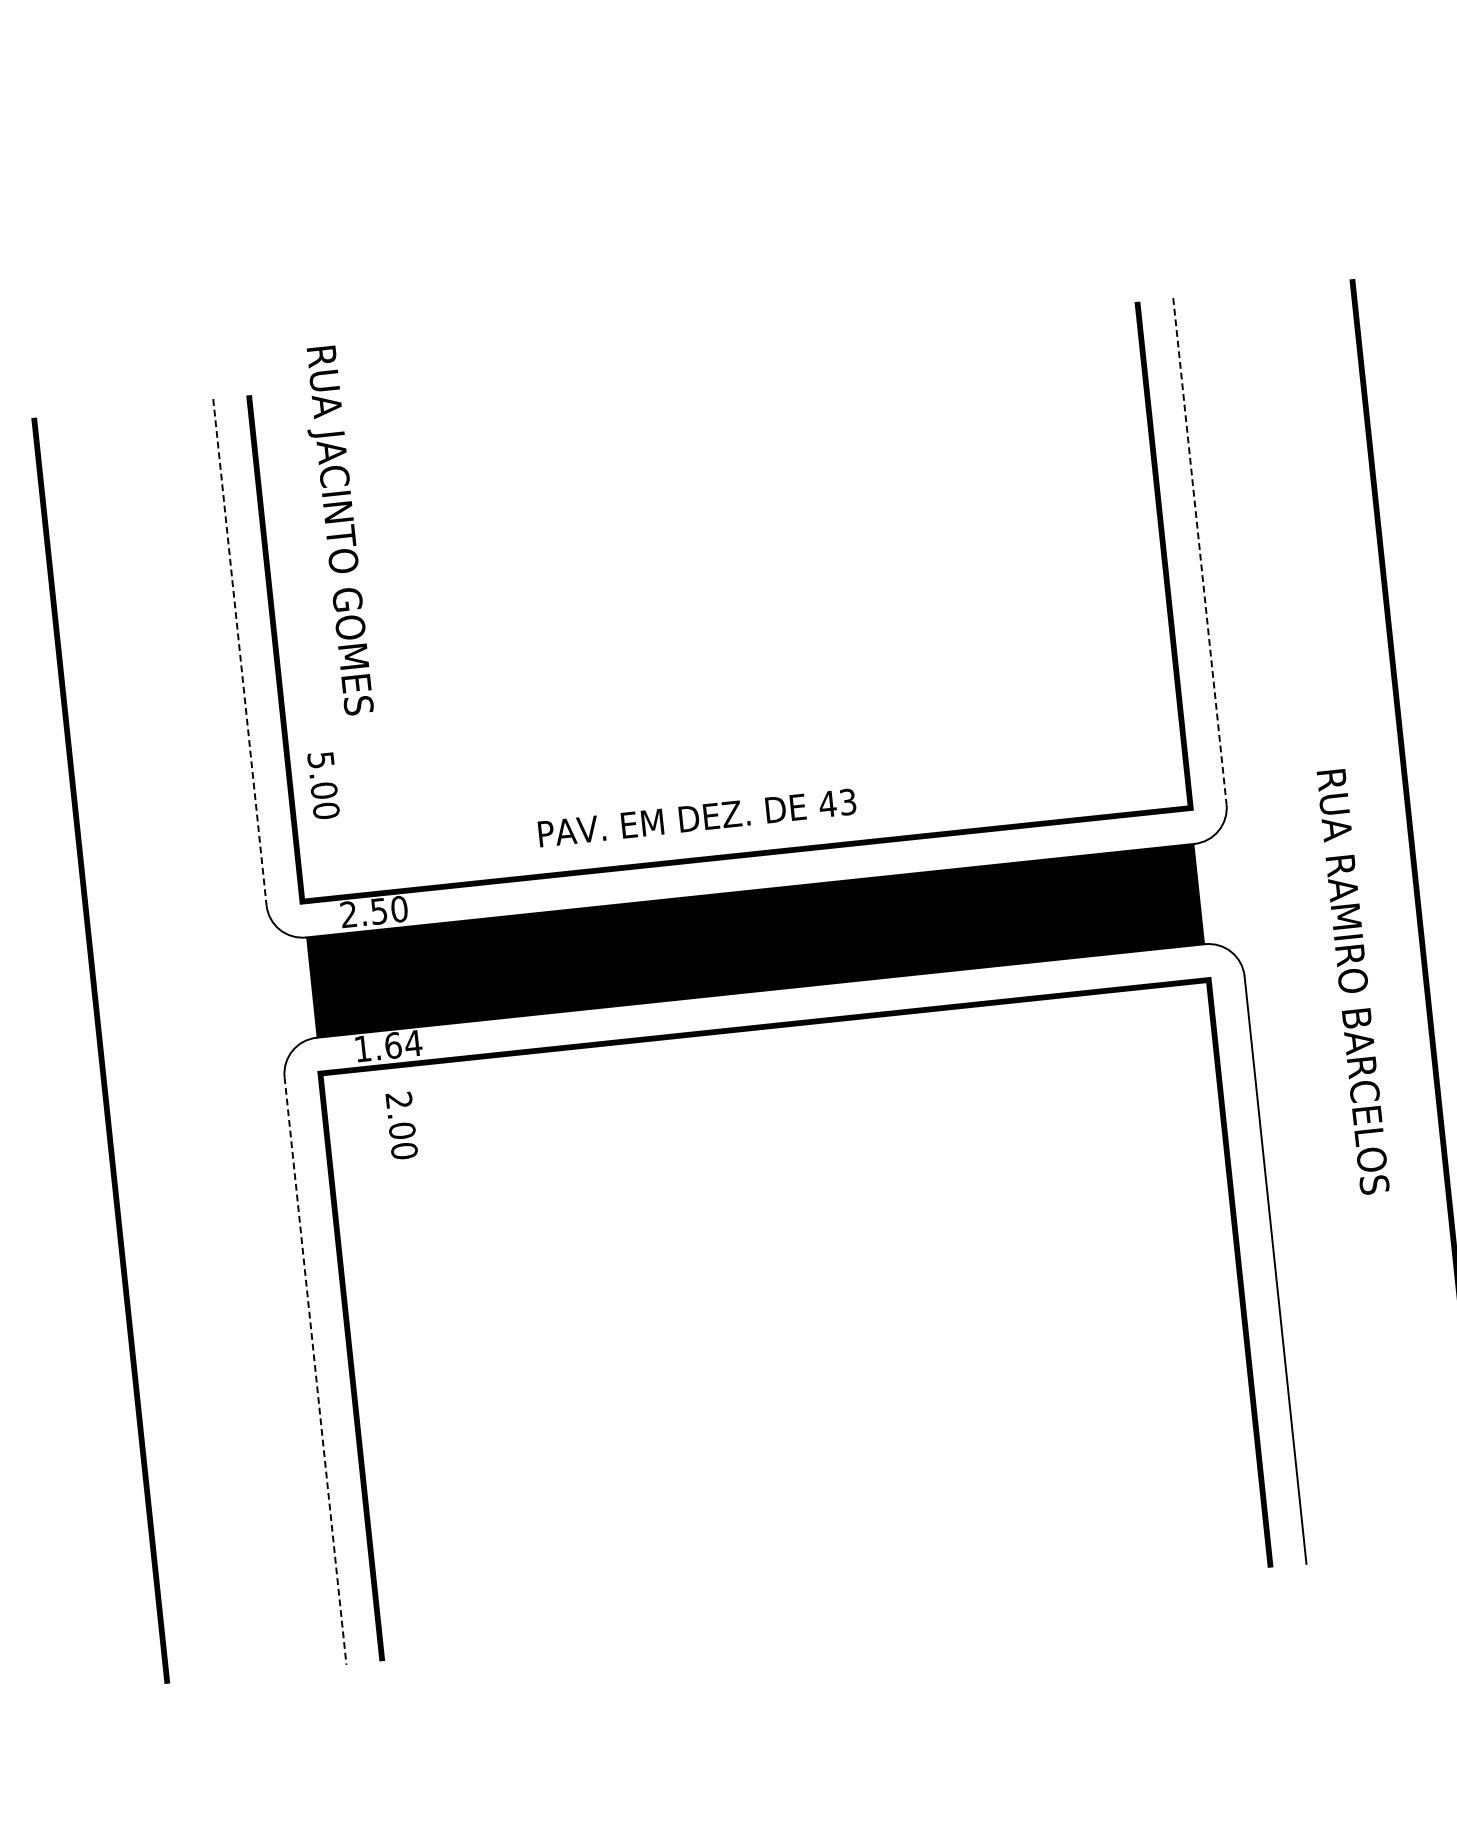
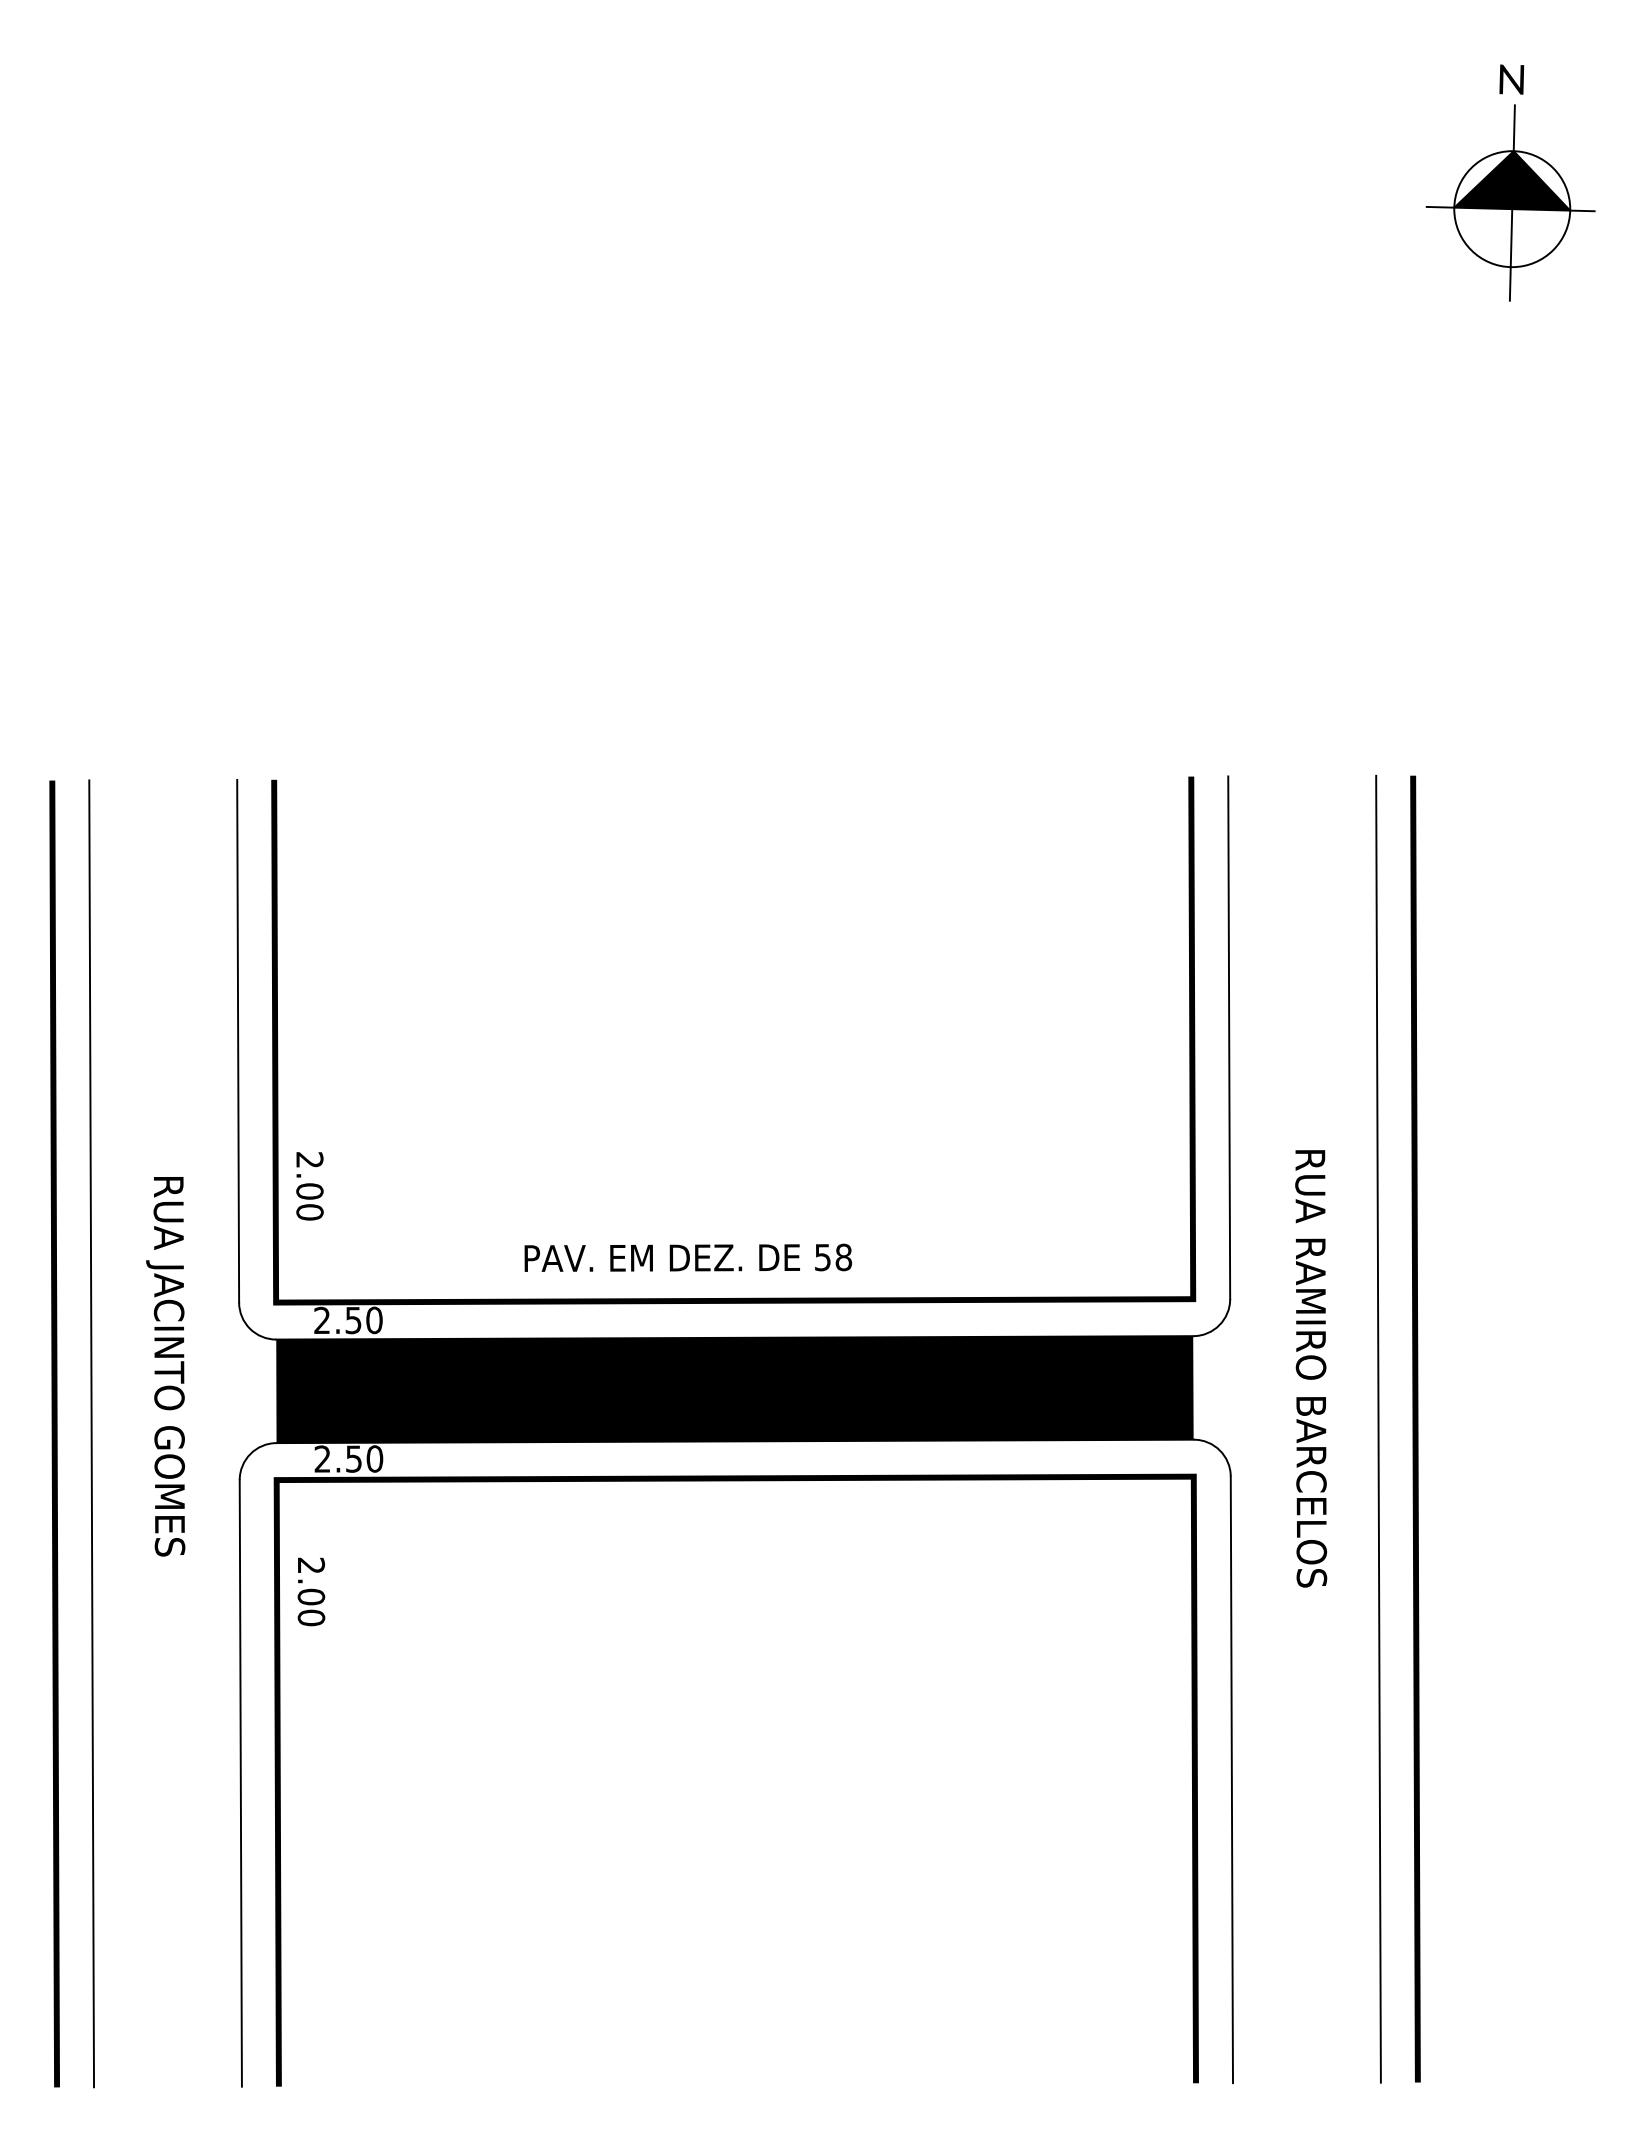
text: (336, 530) -> (165, 1366), moved
line: (1200, 551) -> (1229, 1038), dashed -> solid
line: (240, 652) -> (238, 1041), dashed -> solid
text: (320, 759) -> (309, 1159), 5.00 -> 2.00
text: (838, 803) -> (833, 1257), 43 -> 58
line: (1383, 915) -> (1378, 1428), added
text: (1353, 981) -> (1311, 1368), moved
text: (387, 1045) -> (348, 1458), 1.64 -> 2.50
line: (136, 1046) -> (91, 1433), added
text: (401, 1125) -> (311, 1591), moved
line: (315, 1371) -> (240, 1783), dashed -> solid

